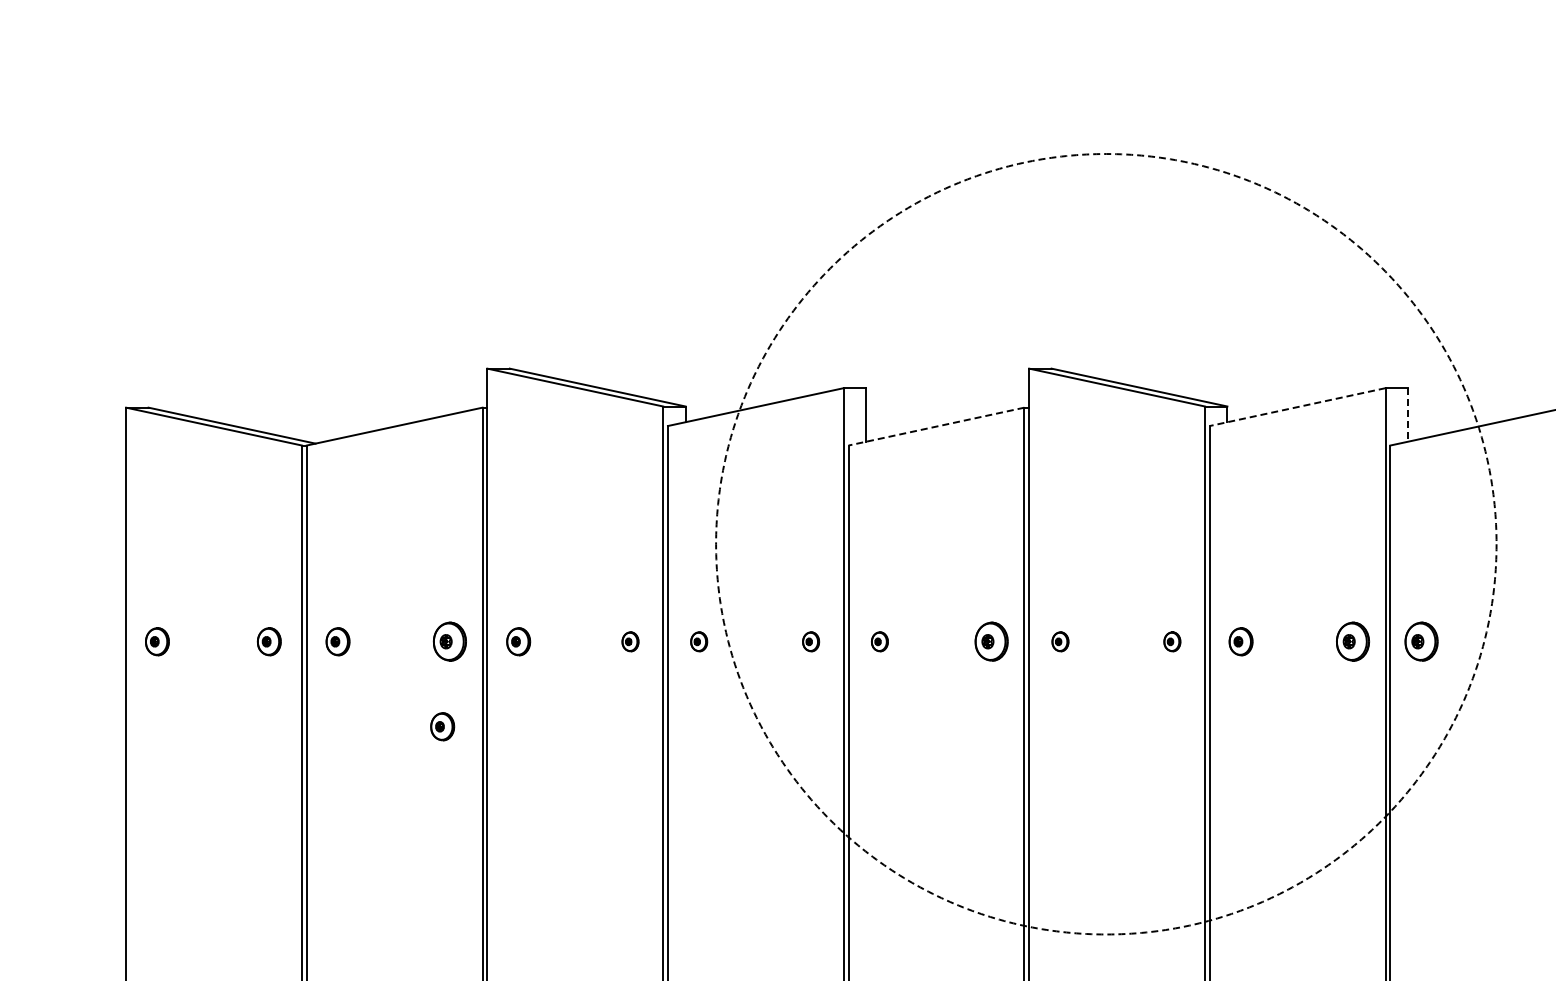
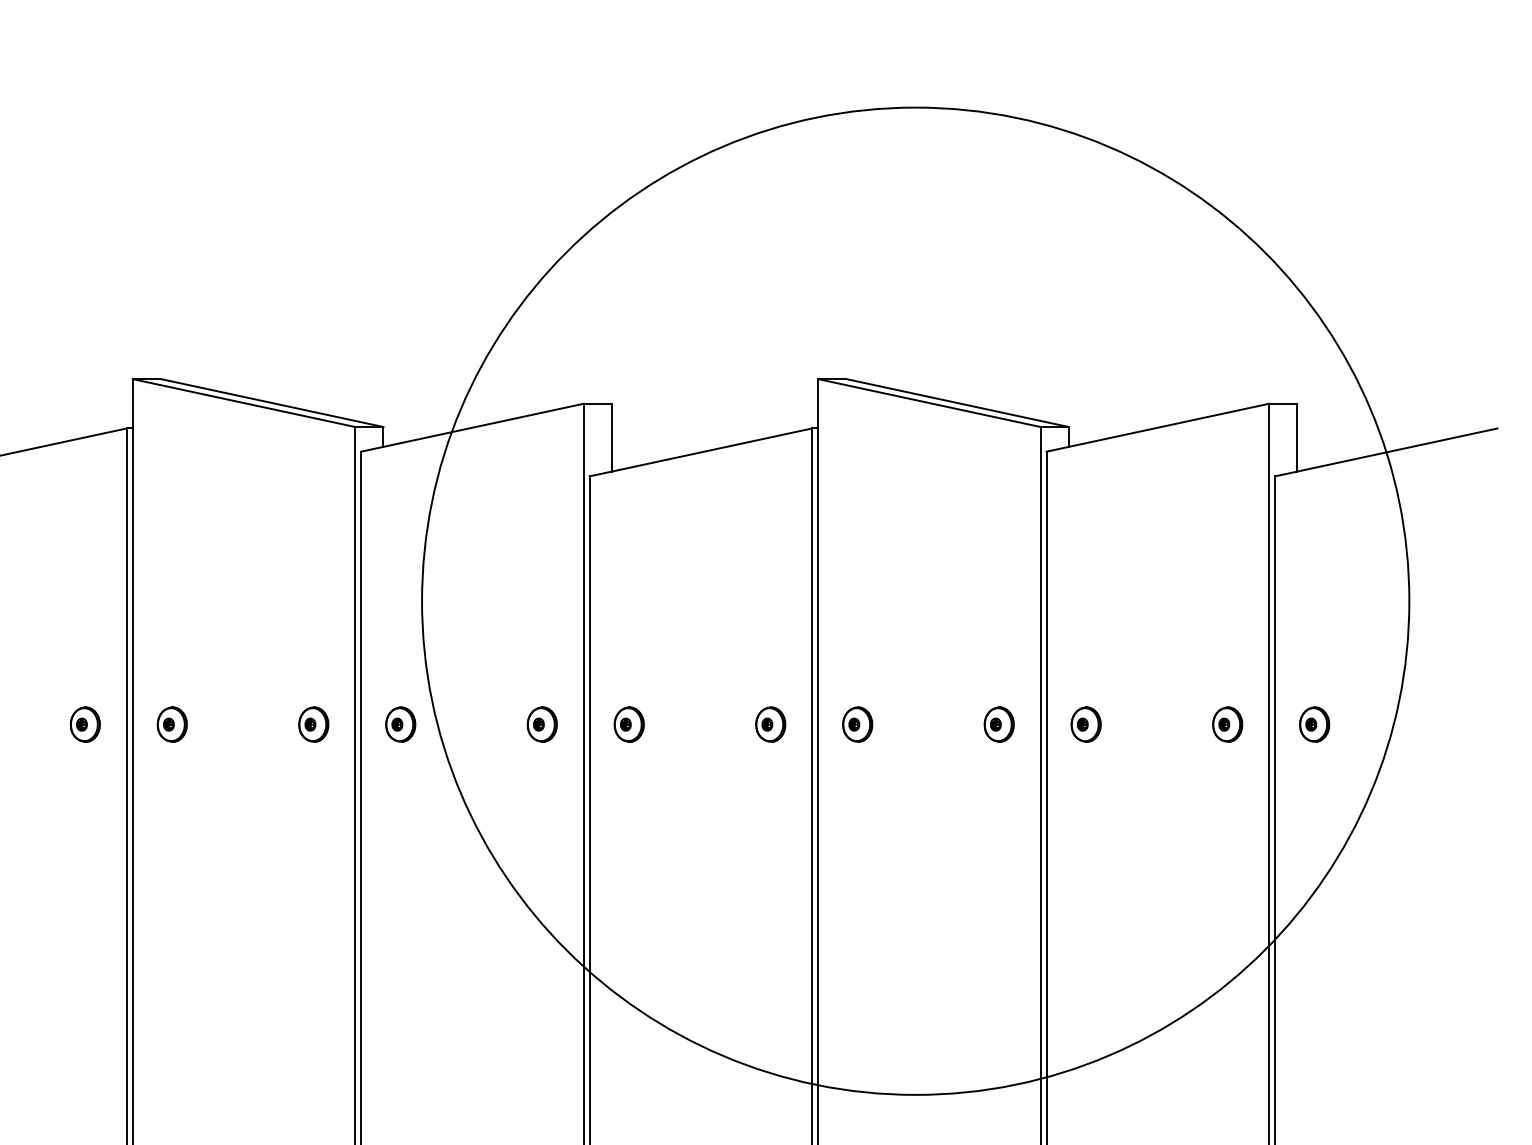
line: (1297, 407) -> (1157, 428), dashed -> solid
line: (1408, 414) -> (1297, 437), dashed -> solid
line: (936, 426) -> (700, 452), dashed -> solid
circle: (1106, 544) -> (915, 601), dashed -> solid
part: (449, 641) -> (84, 724), size x0.71
part: (630, 641) -> (313, 724), size x1.43
part: (698, 641) -> (399, 724), size x1.43
part: (810, 641) -> (541, 724), size x1.43
part: (879, 641) -> (628, 724), size x1.43
part: (991, 641) -> (770, 724), size x0.71
part: (1060, 641) -> (857, 724), size x1.43
part: (1172, 641) -> (999, 724), size x1.43
part: (1352, 641) -> (1227, 724), size x0.71
part: (1421, 641) -> (1314, 724), size x0.71
part: (442, 726) -> (75, 831), removed

